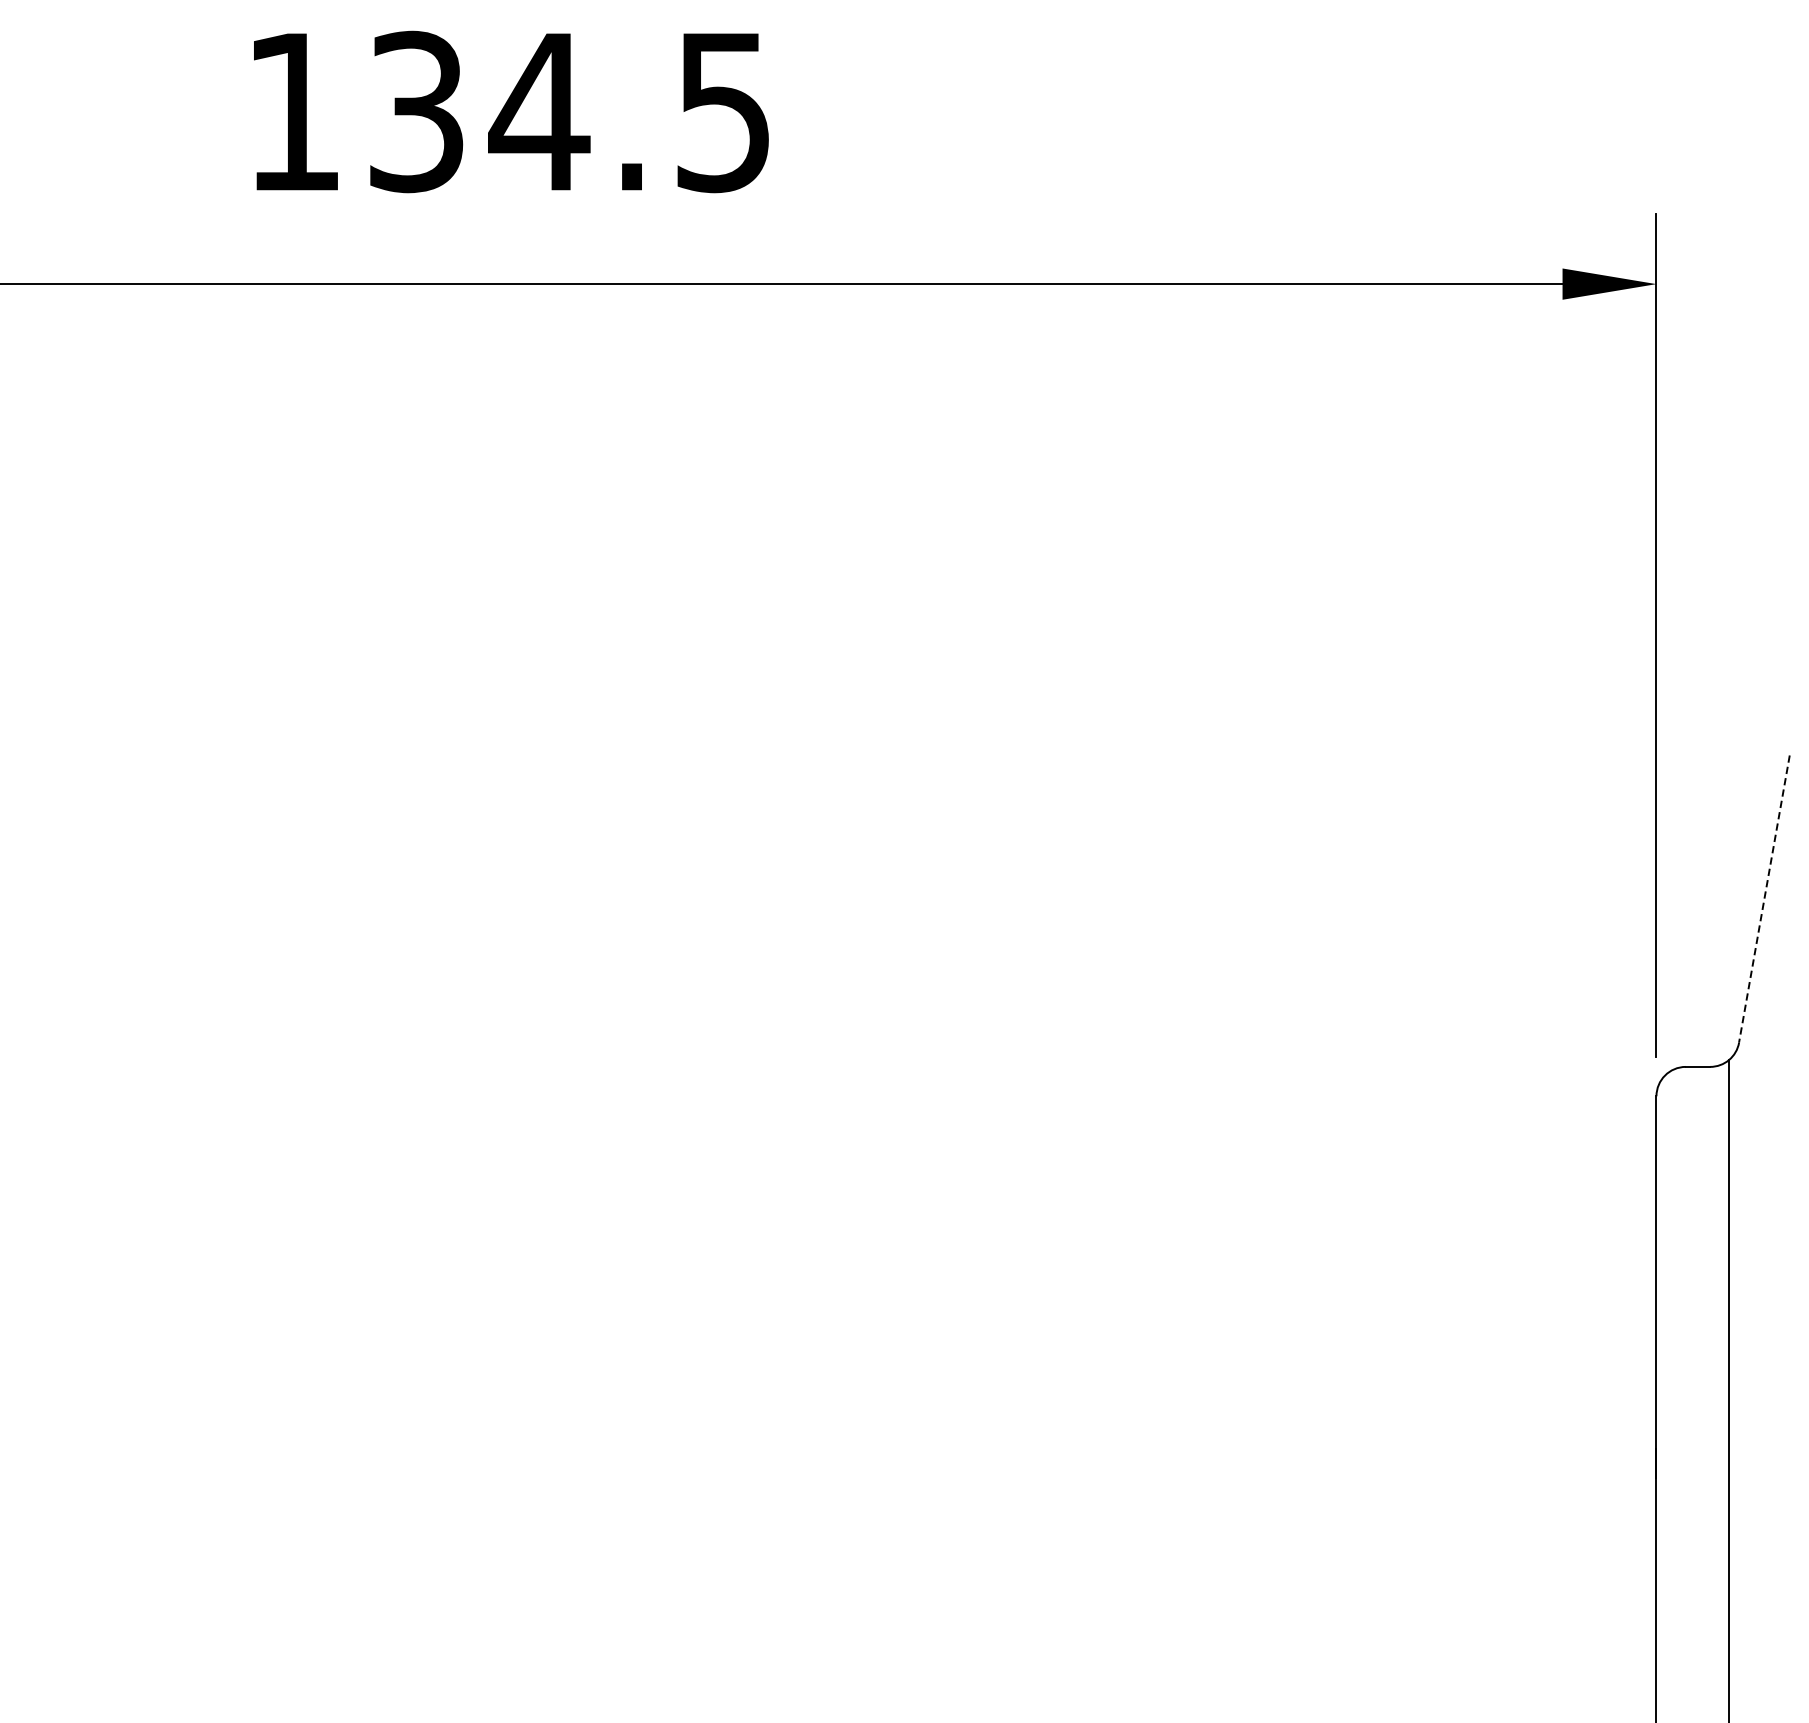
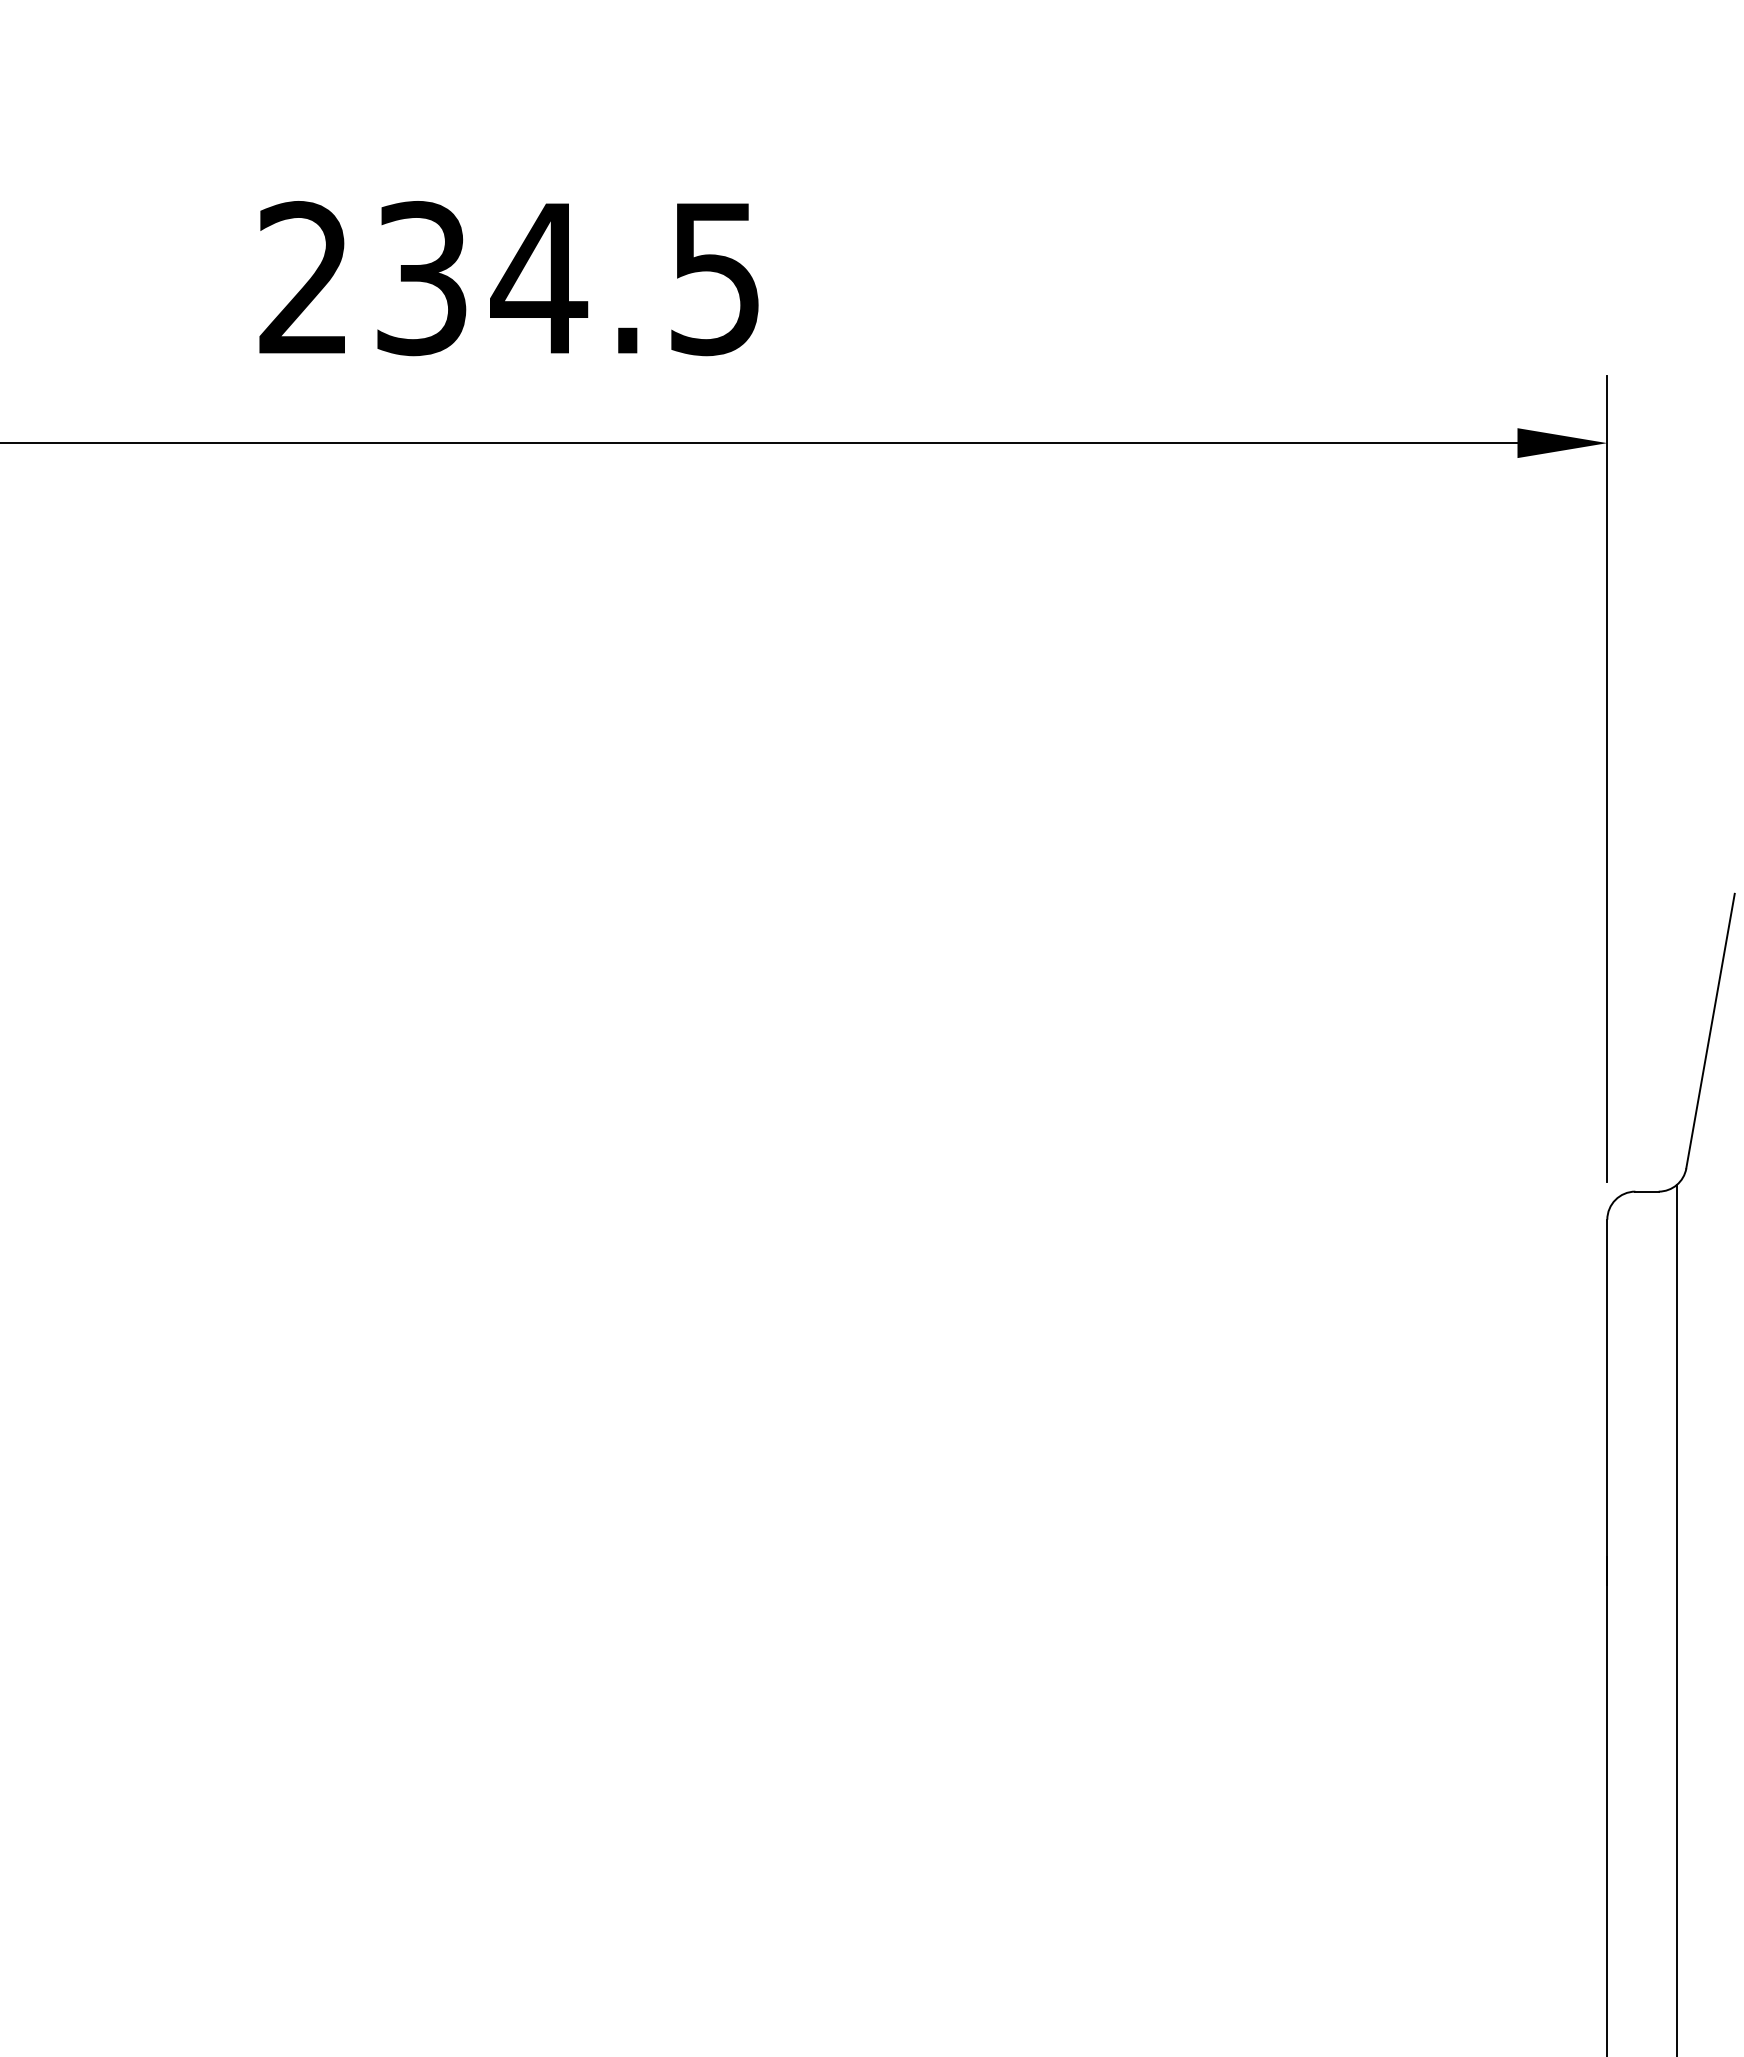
text: (291, 110) -> (302, 277), 134.5 -> 234.5
line: (1764, 899) -> (1710, 1031), dashed -> solid

